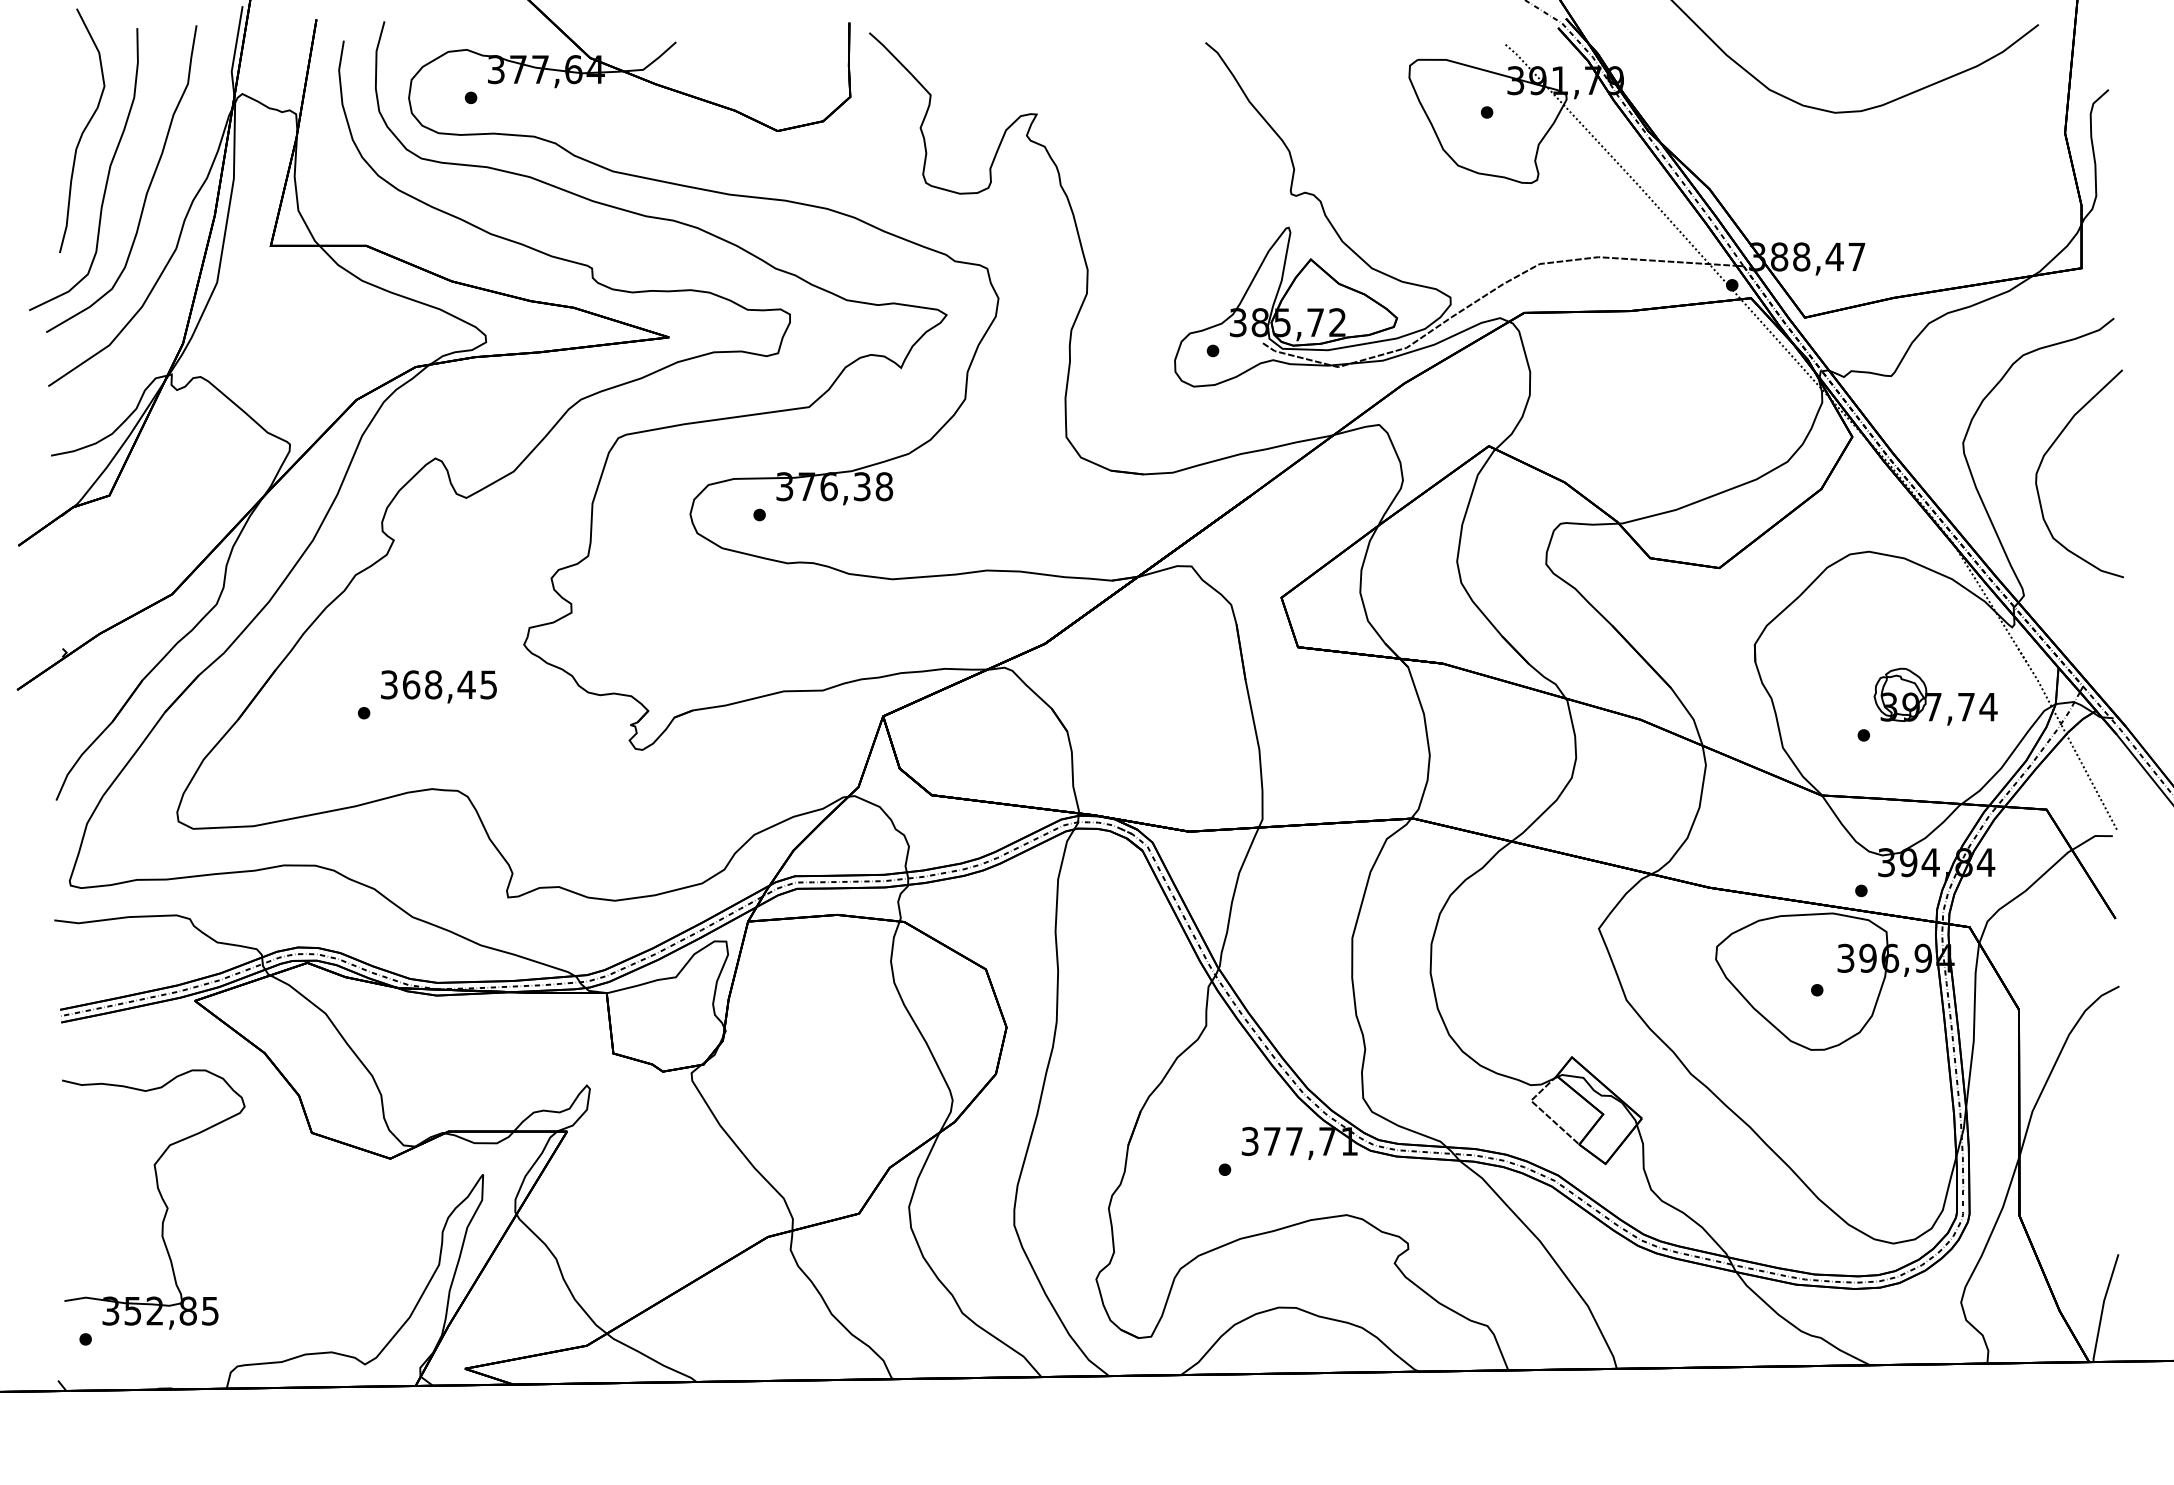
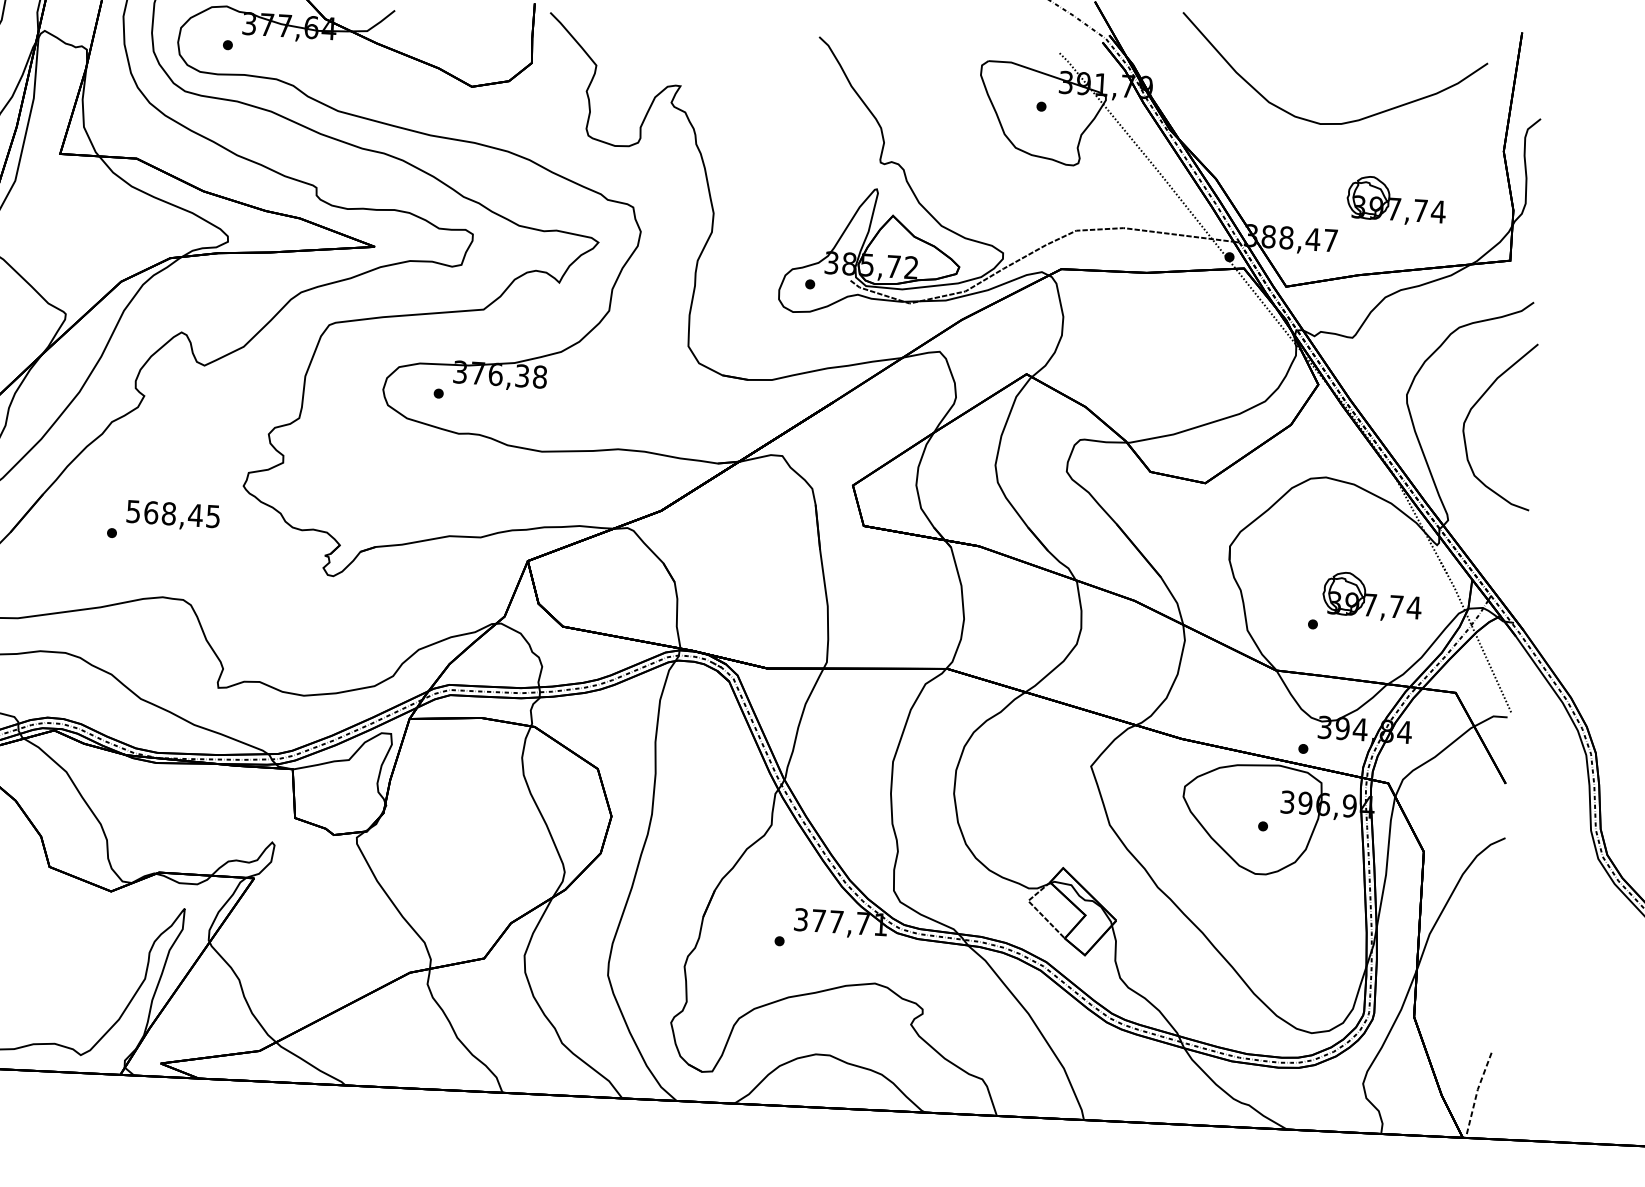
part: (1935, 202) -> (1396, 200), added
text: (389, 684) -> (133, 511), 368,45 -> 568,45
line: (2102, 1307) -> (1476, 1094), solid -> dashed

